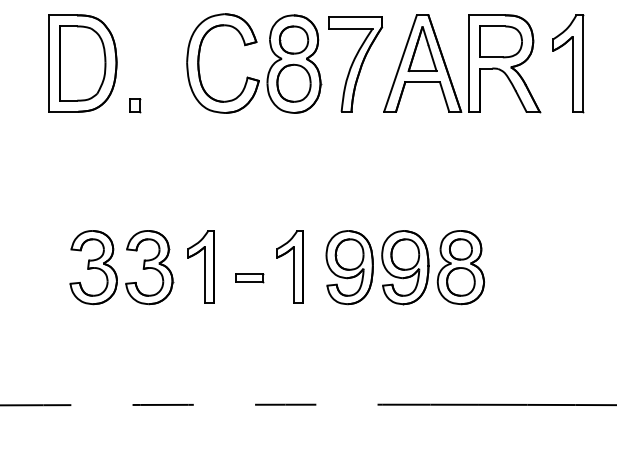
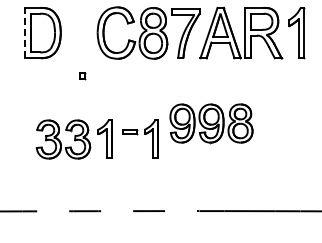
line: (48, 62) -> (25, 32), solid -> dashed
part: (135, 106) -> (82, 76), moved
part: (405, 267) -> (211, 123), moved
part: (250, 278) -> (130, 132), moved

